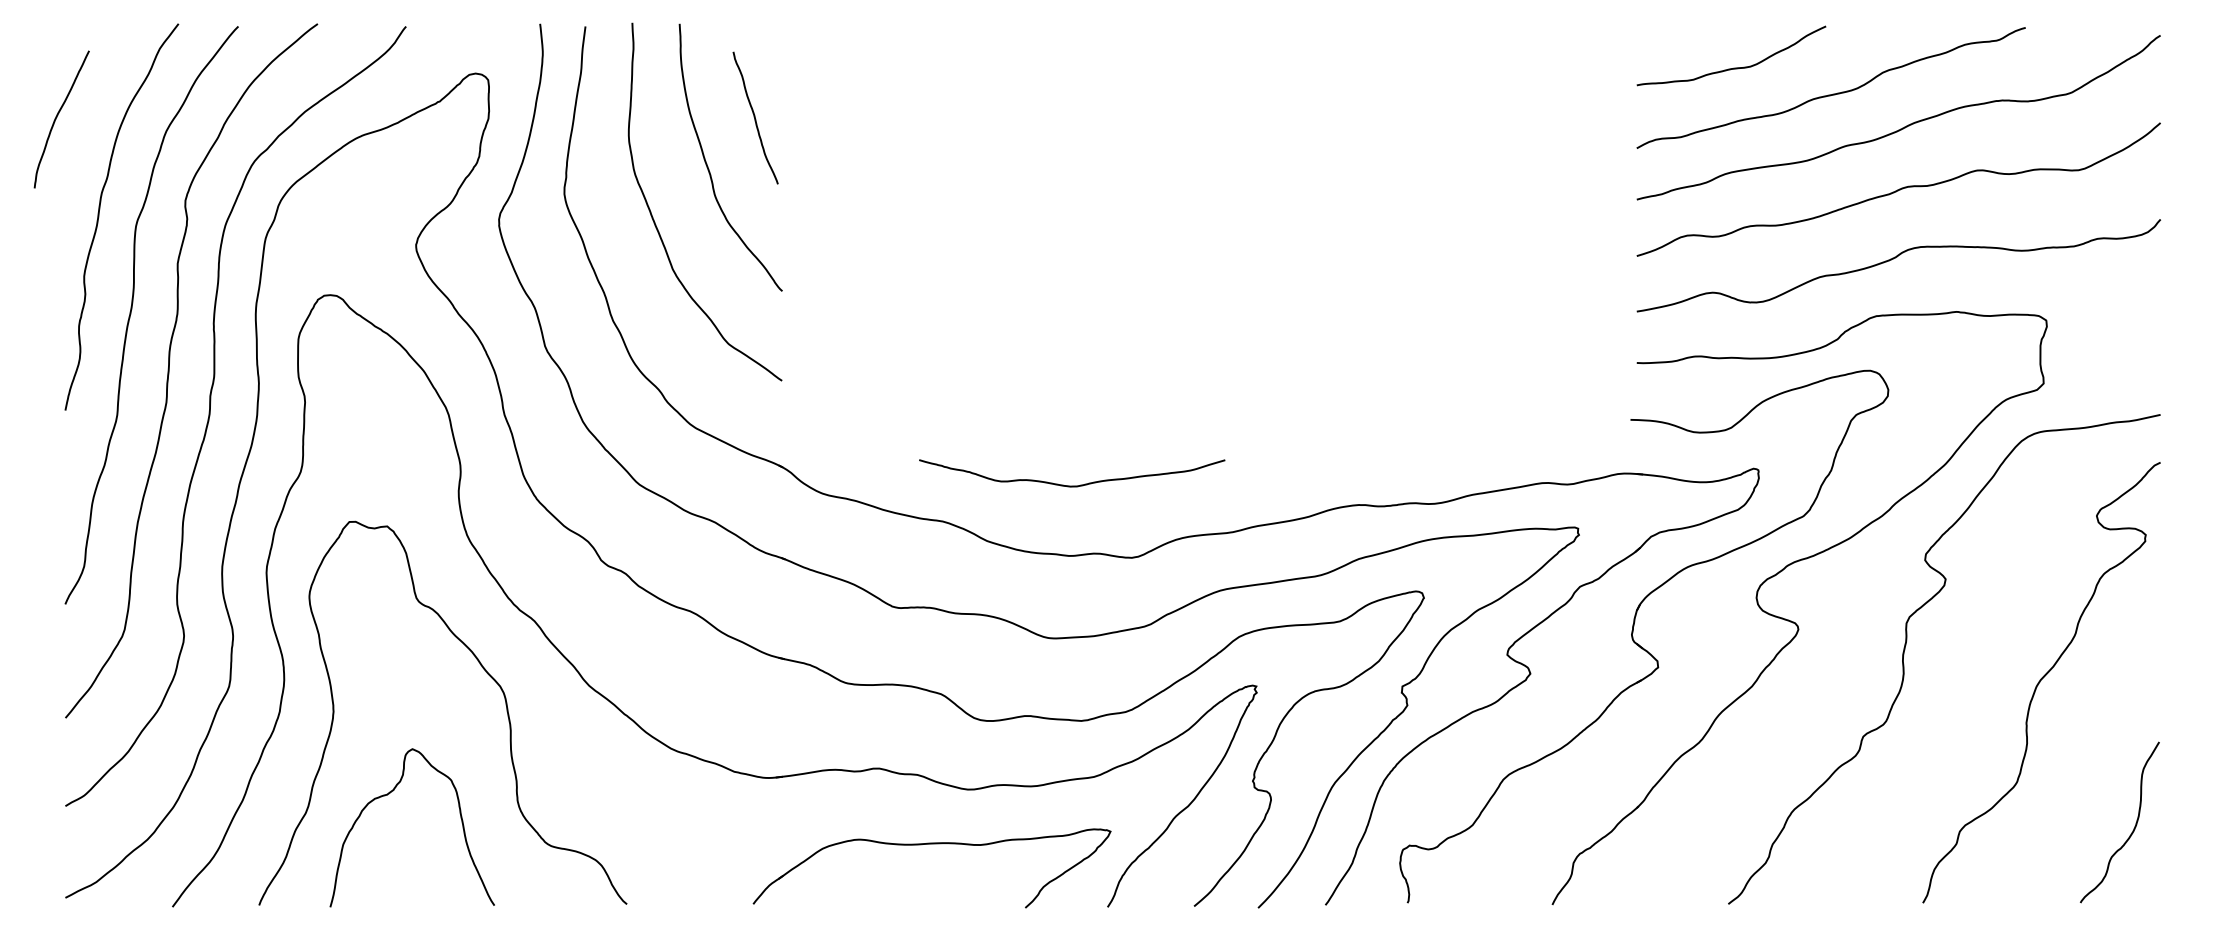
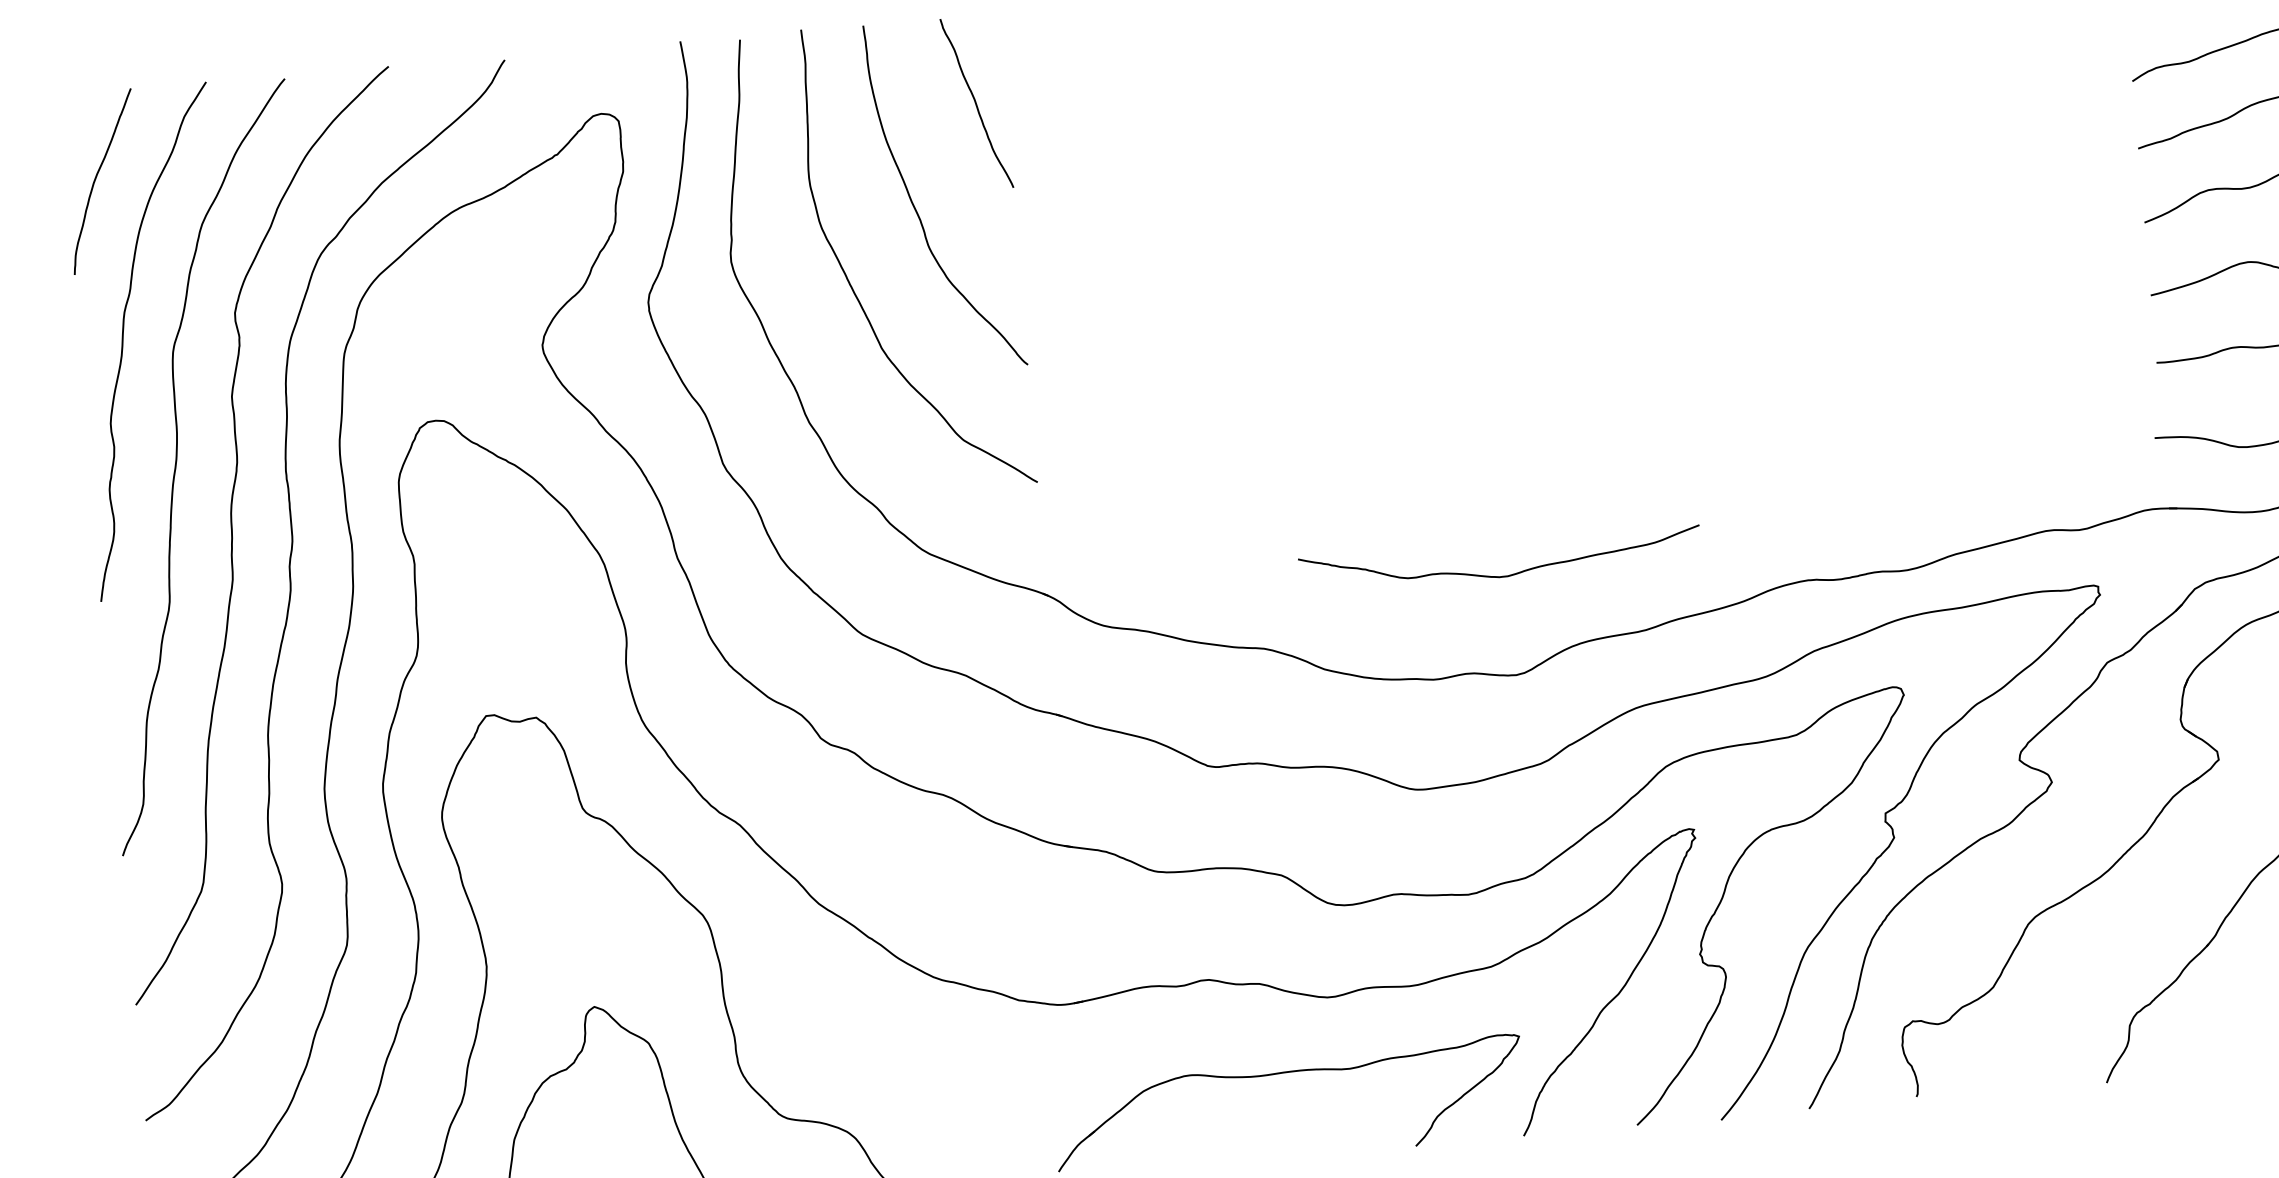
curve: (57, 117) -> (96, 179), moved
curve: (755, 117) -> (976, 102), moved
curve: (1072, 485) -> (1501, 575), moved

